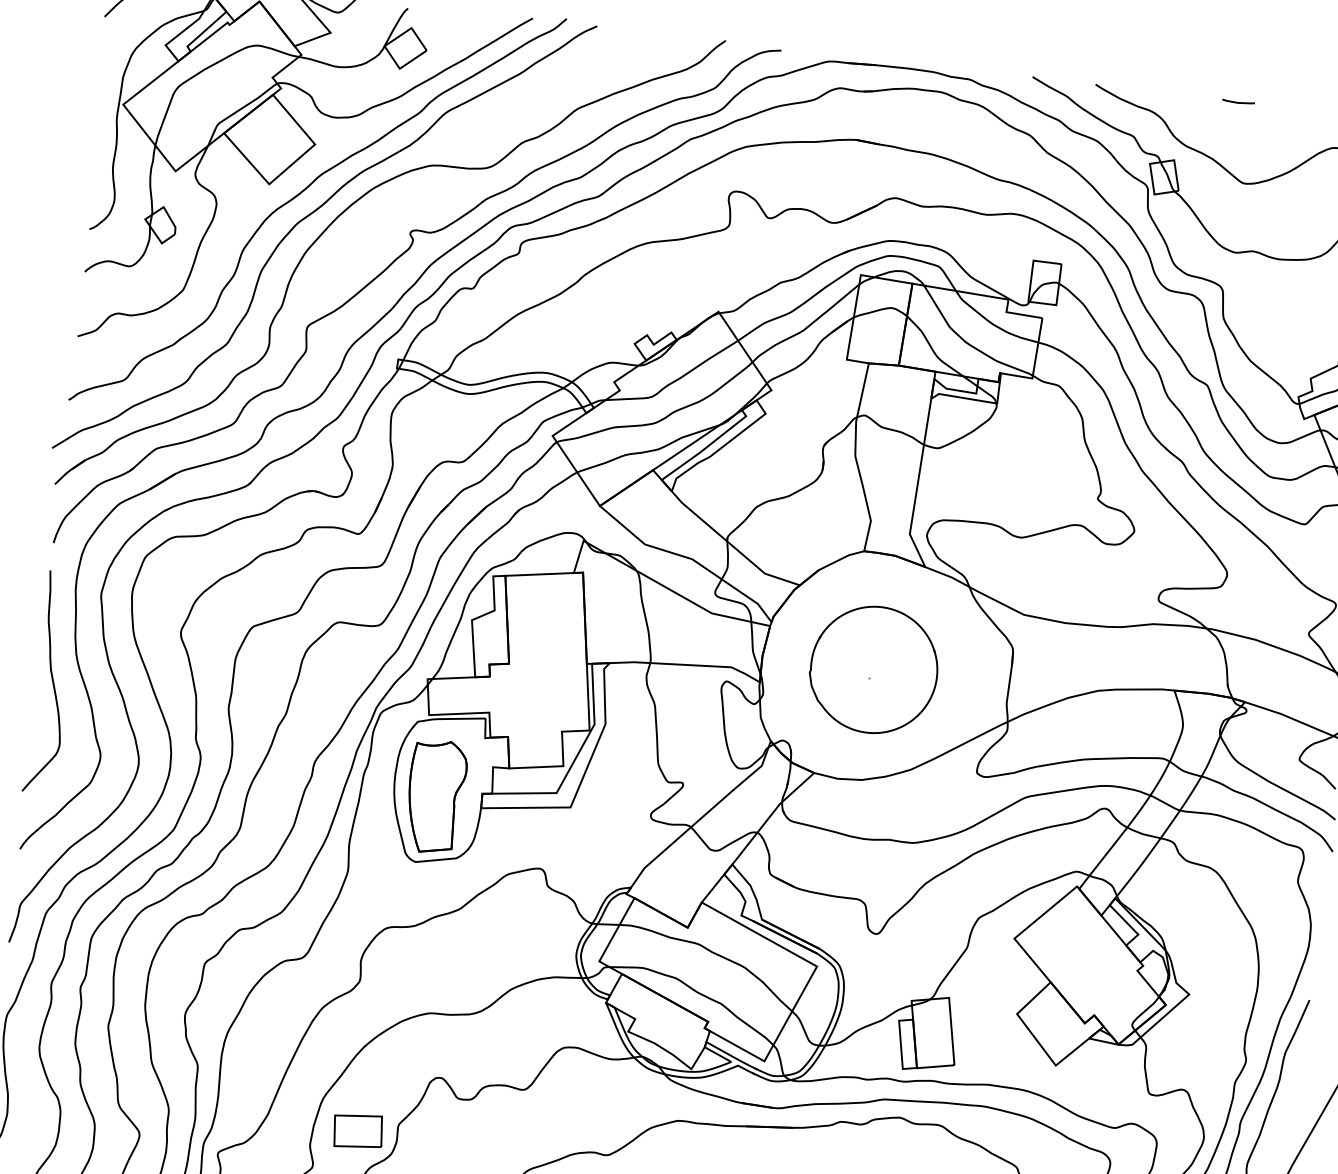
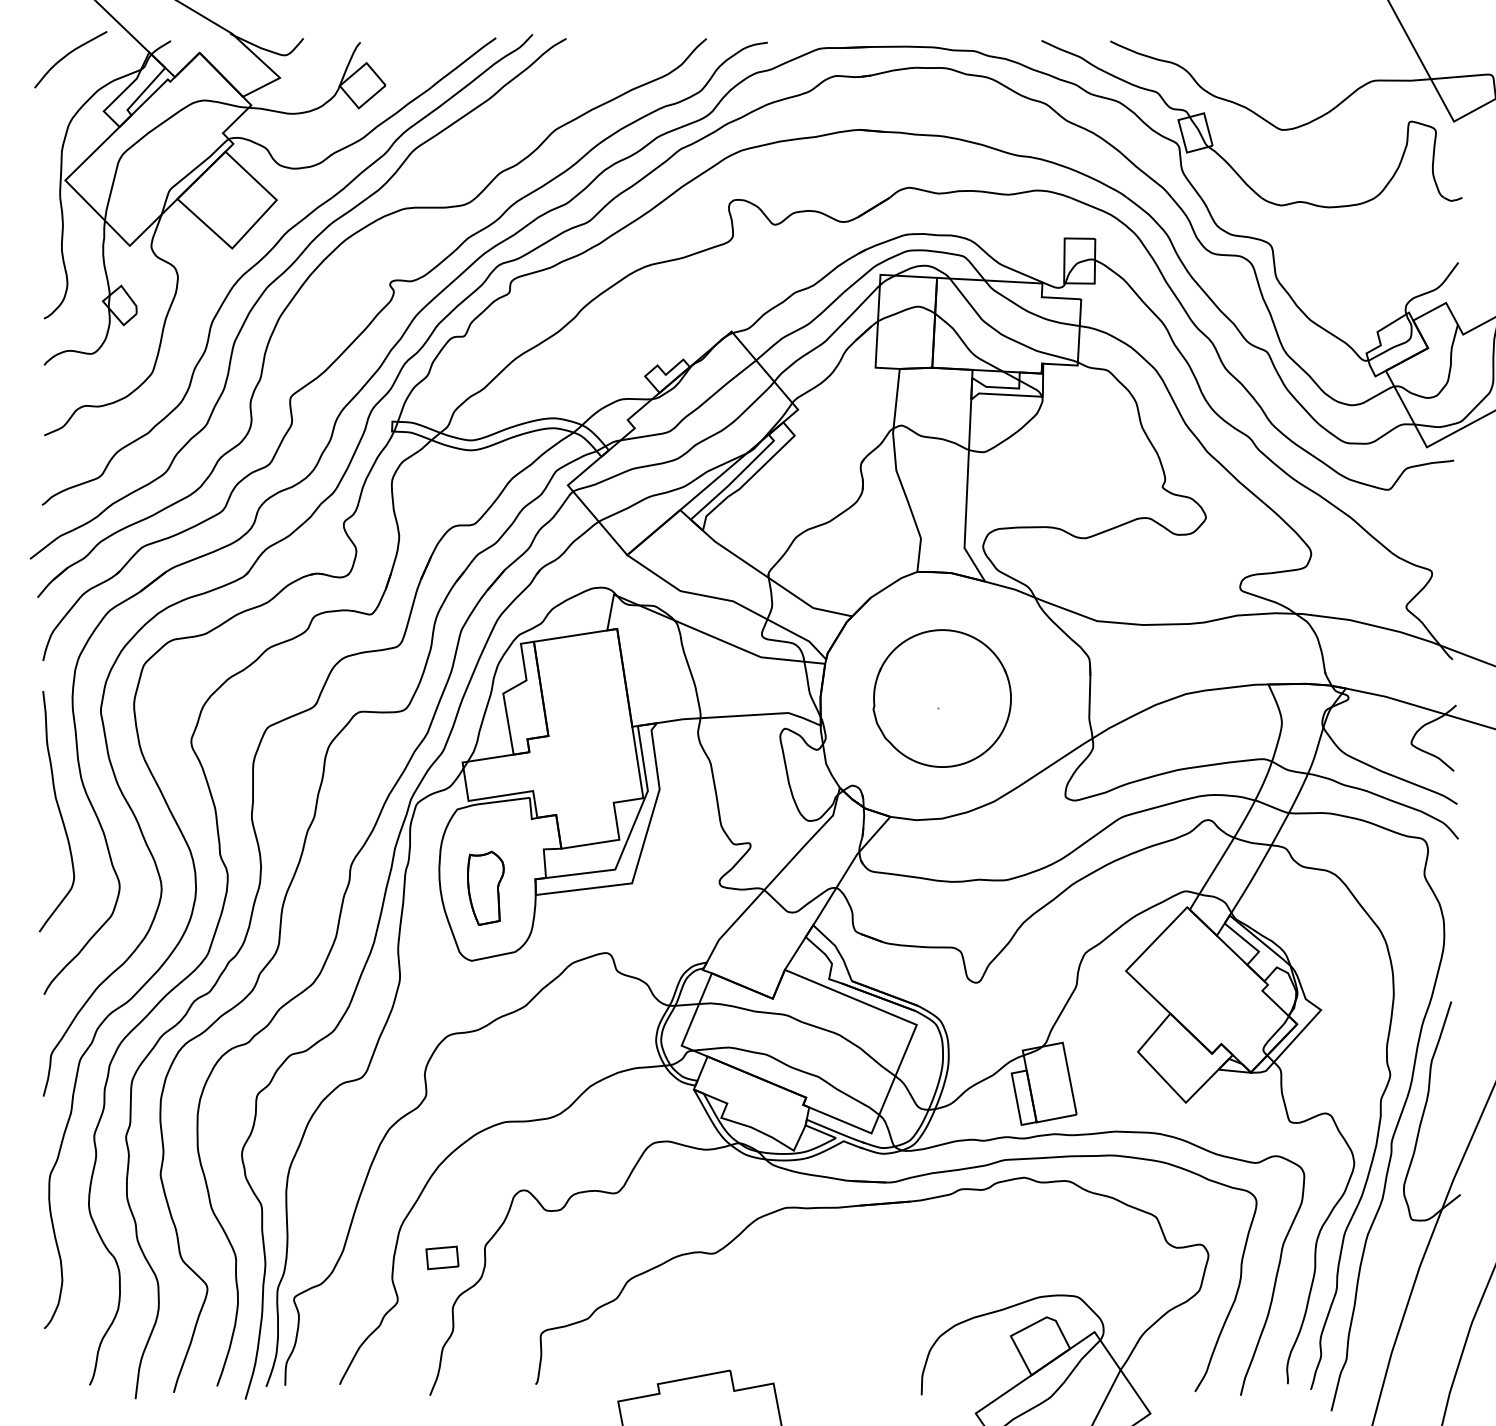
line: (1238, 101) -> (1266, 42), removed
part: (435, 797) -> (485, 888), size x0.6
part: (358, 1130) -> (442, 1257), size x0.6

